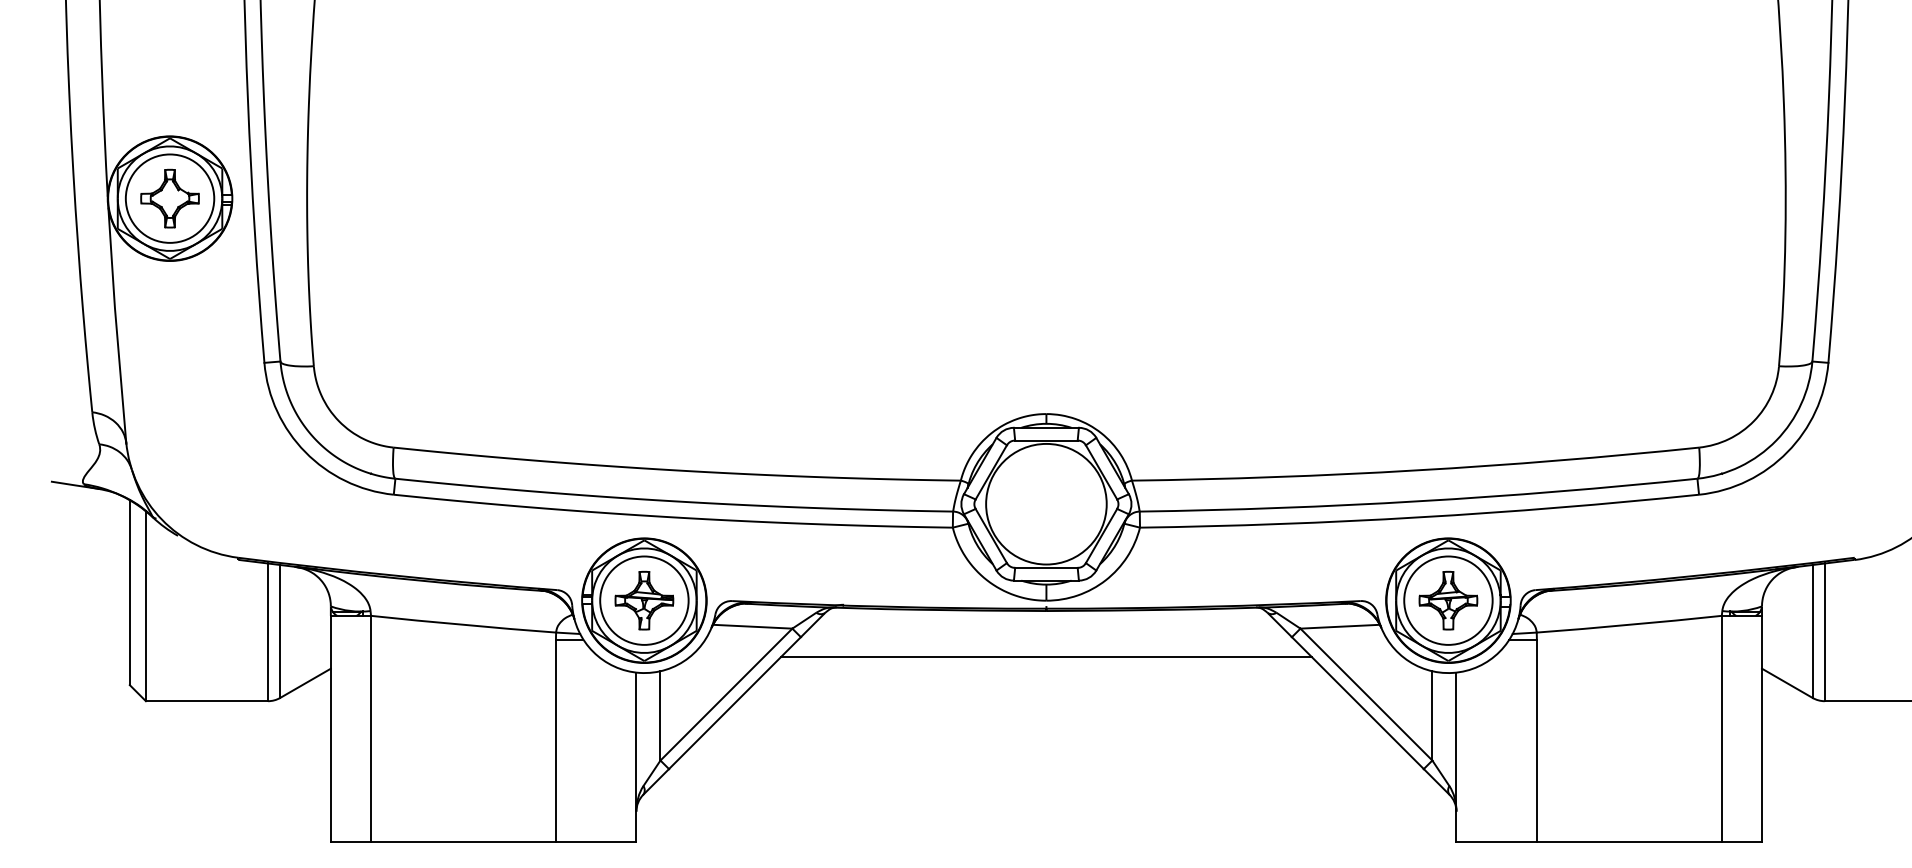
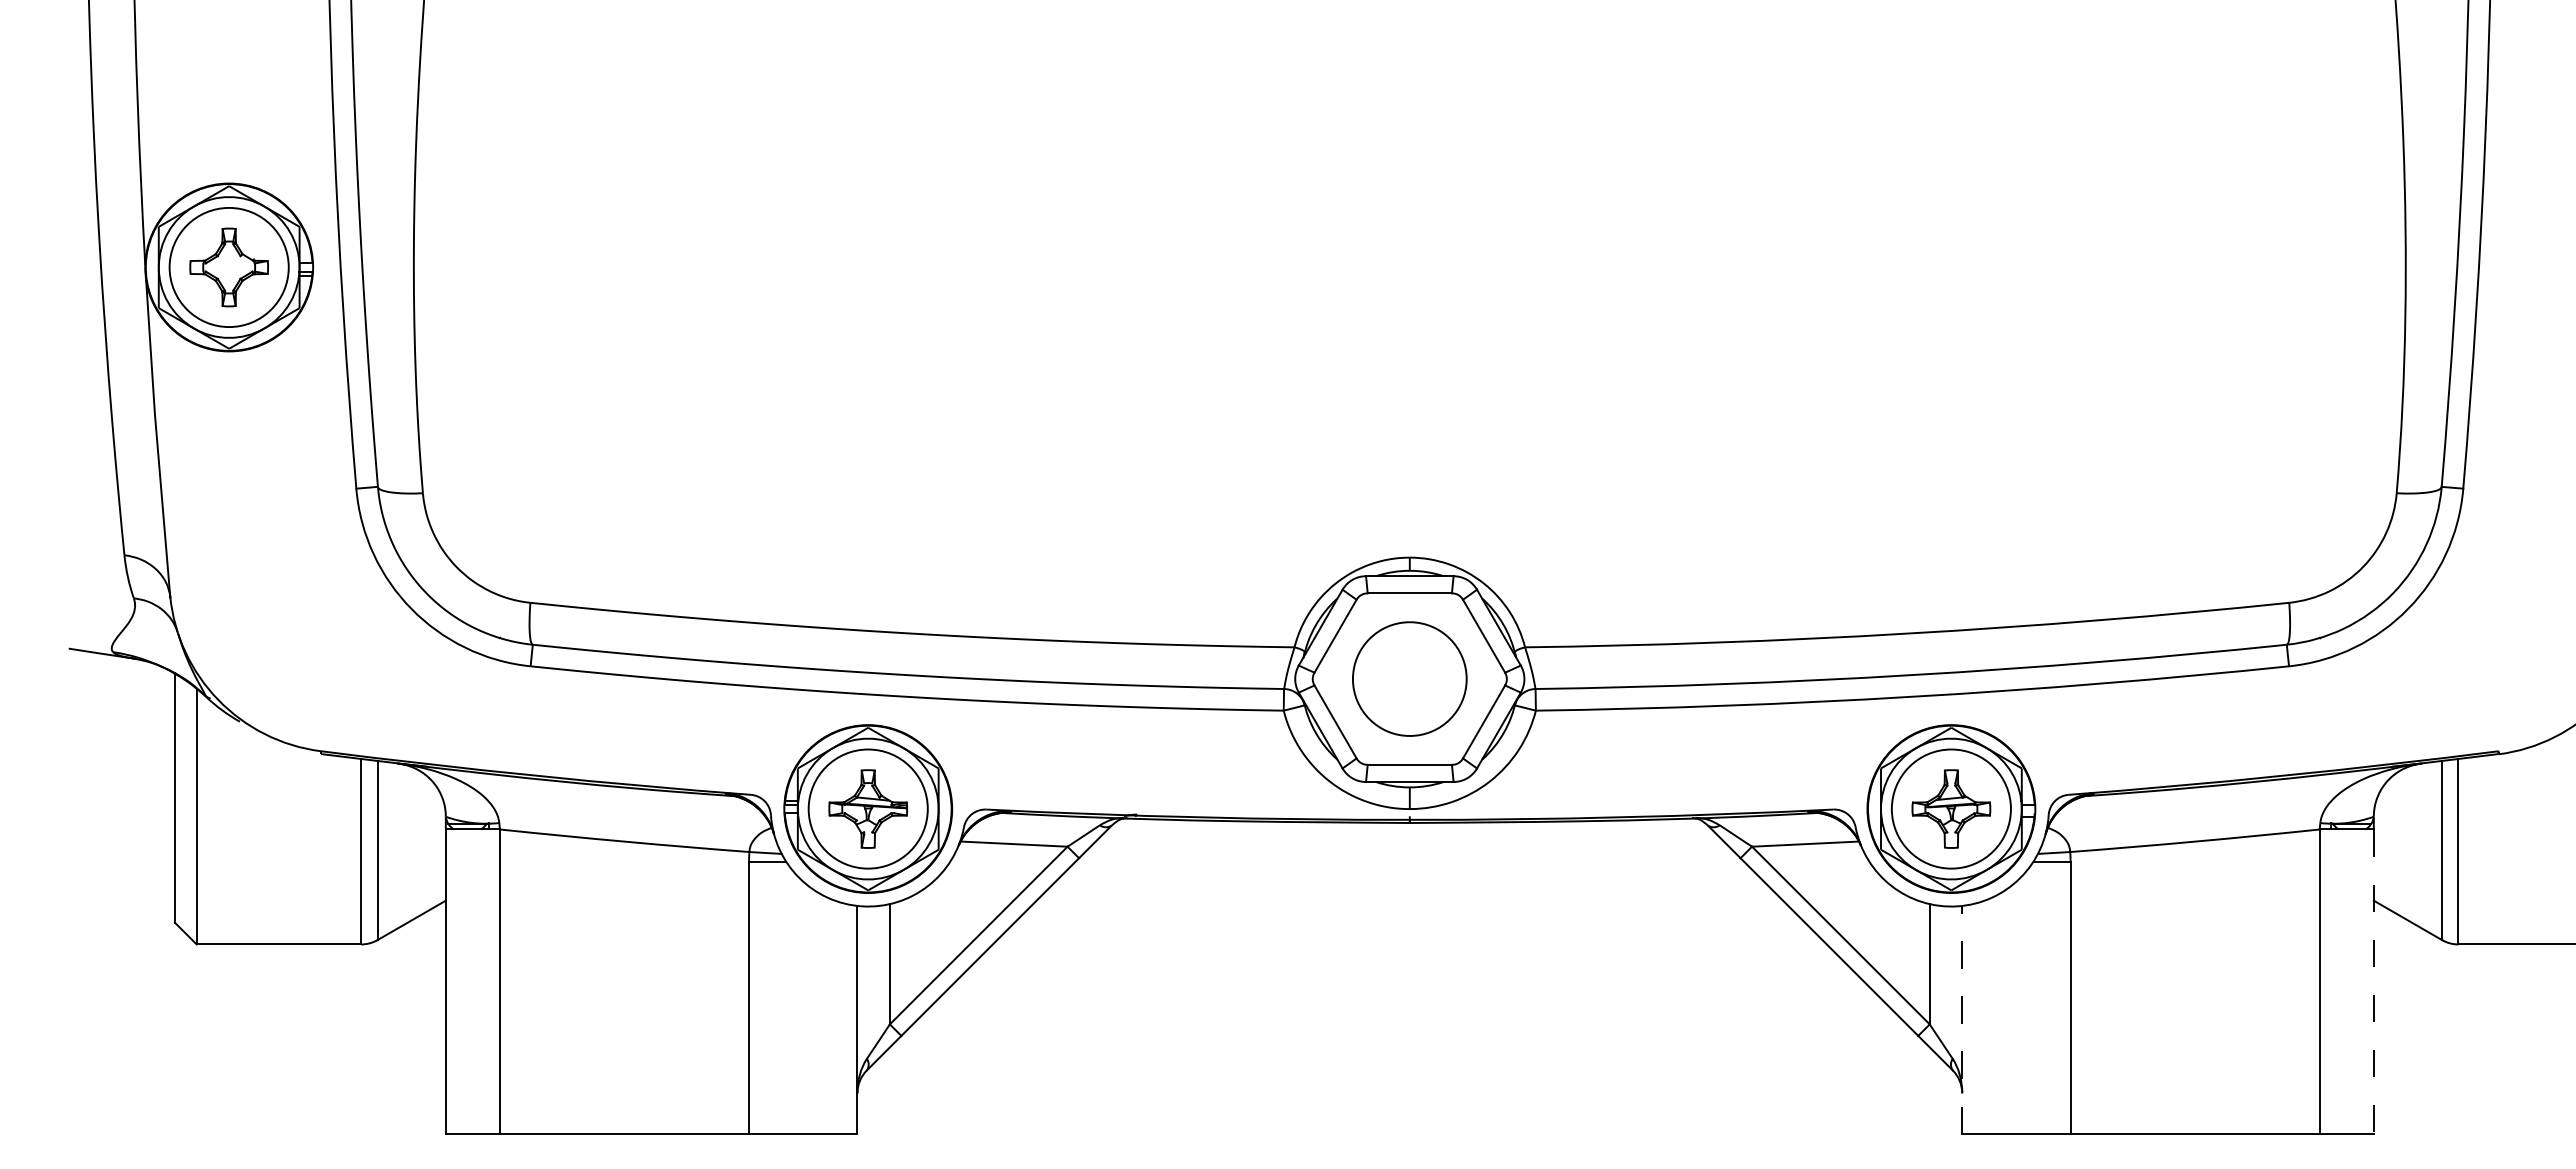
circle: (1046, 503) -> (1409, 678), size x0.7
line: (1046, 656) -> (1409, 884), removed
line: (1761, 729) -> (2373, 982), solid -> dashed
line: (1456, 756) -> (1962, 1019), solid -> dashed

